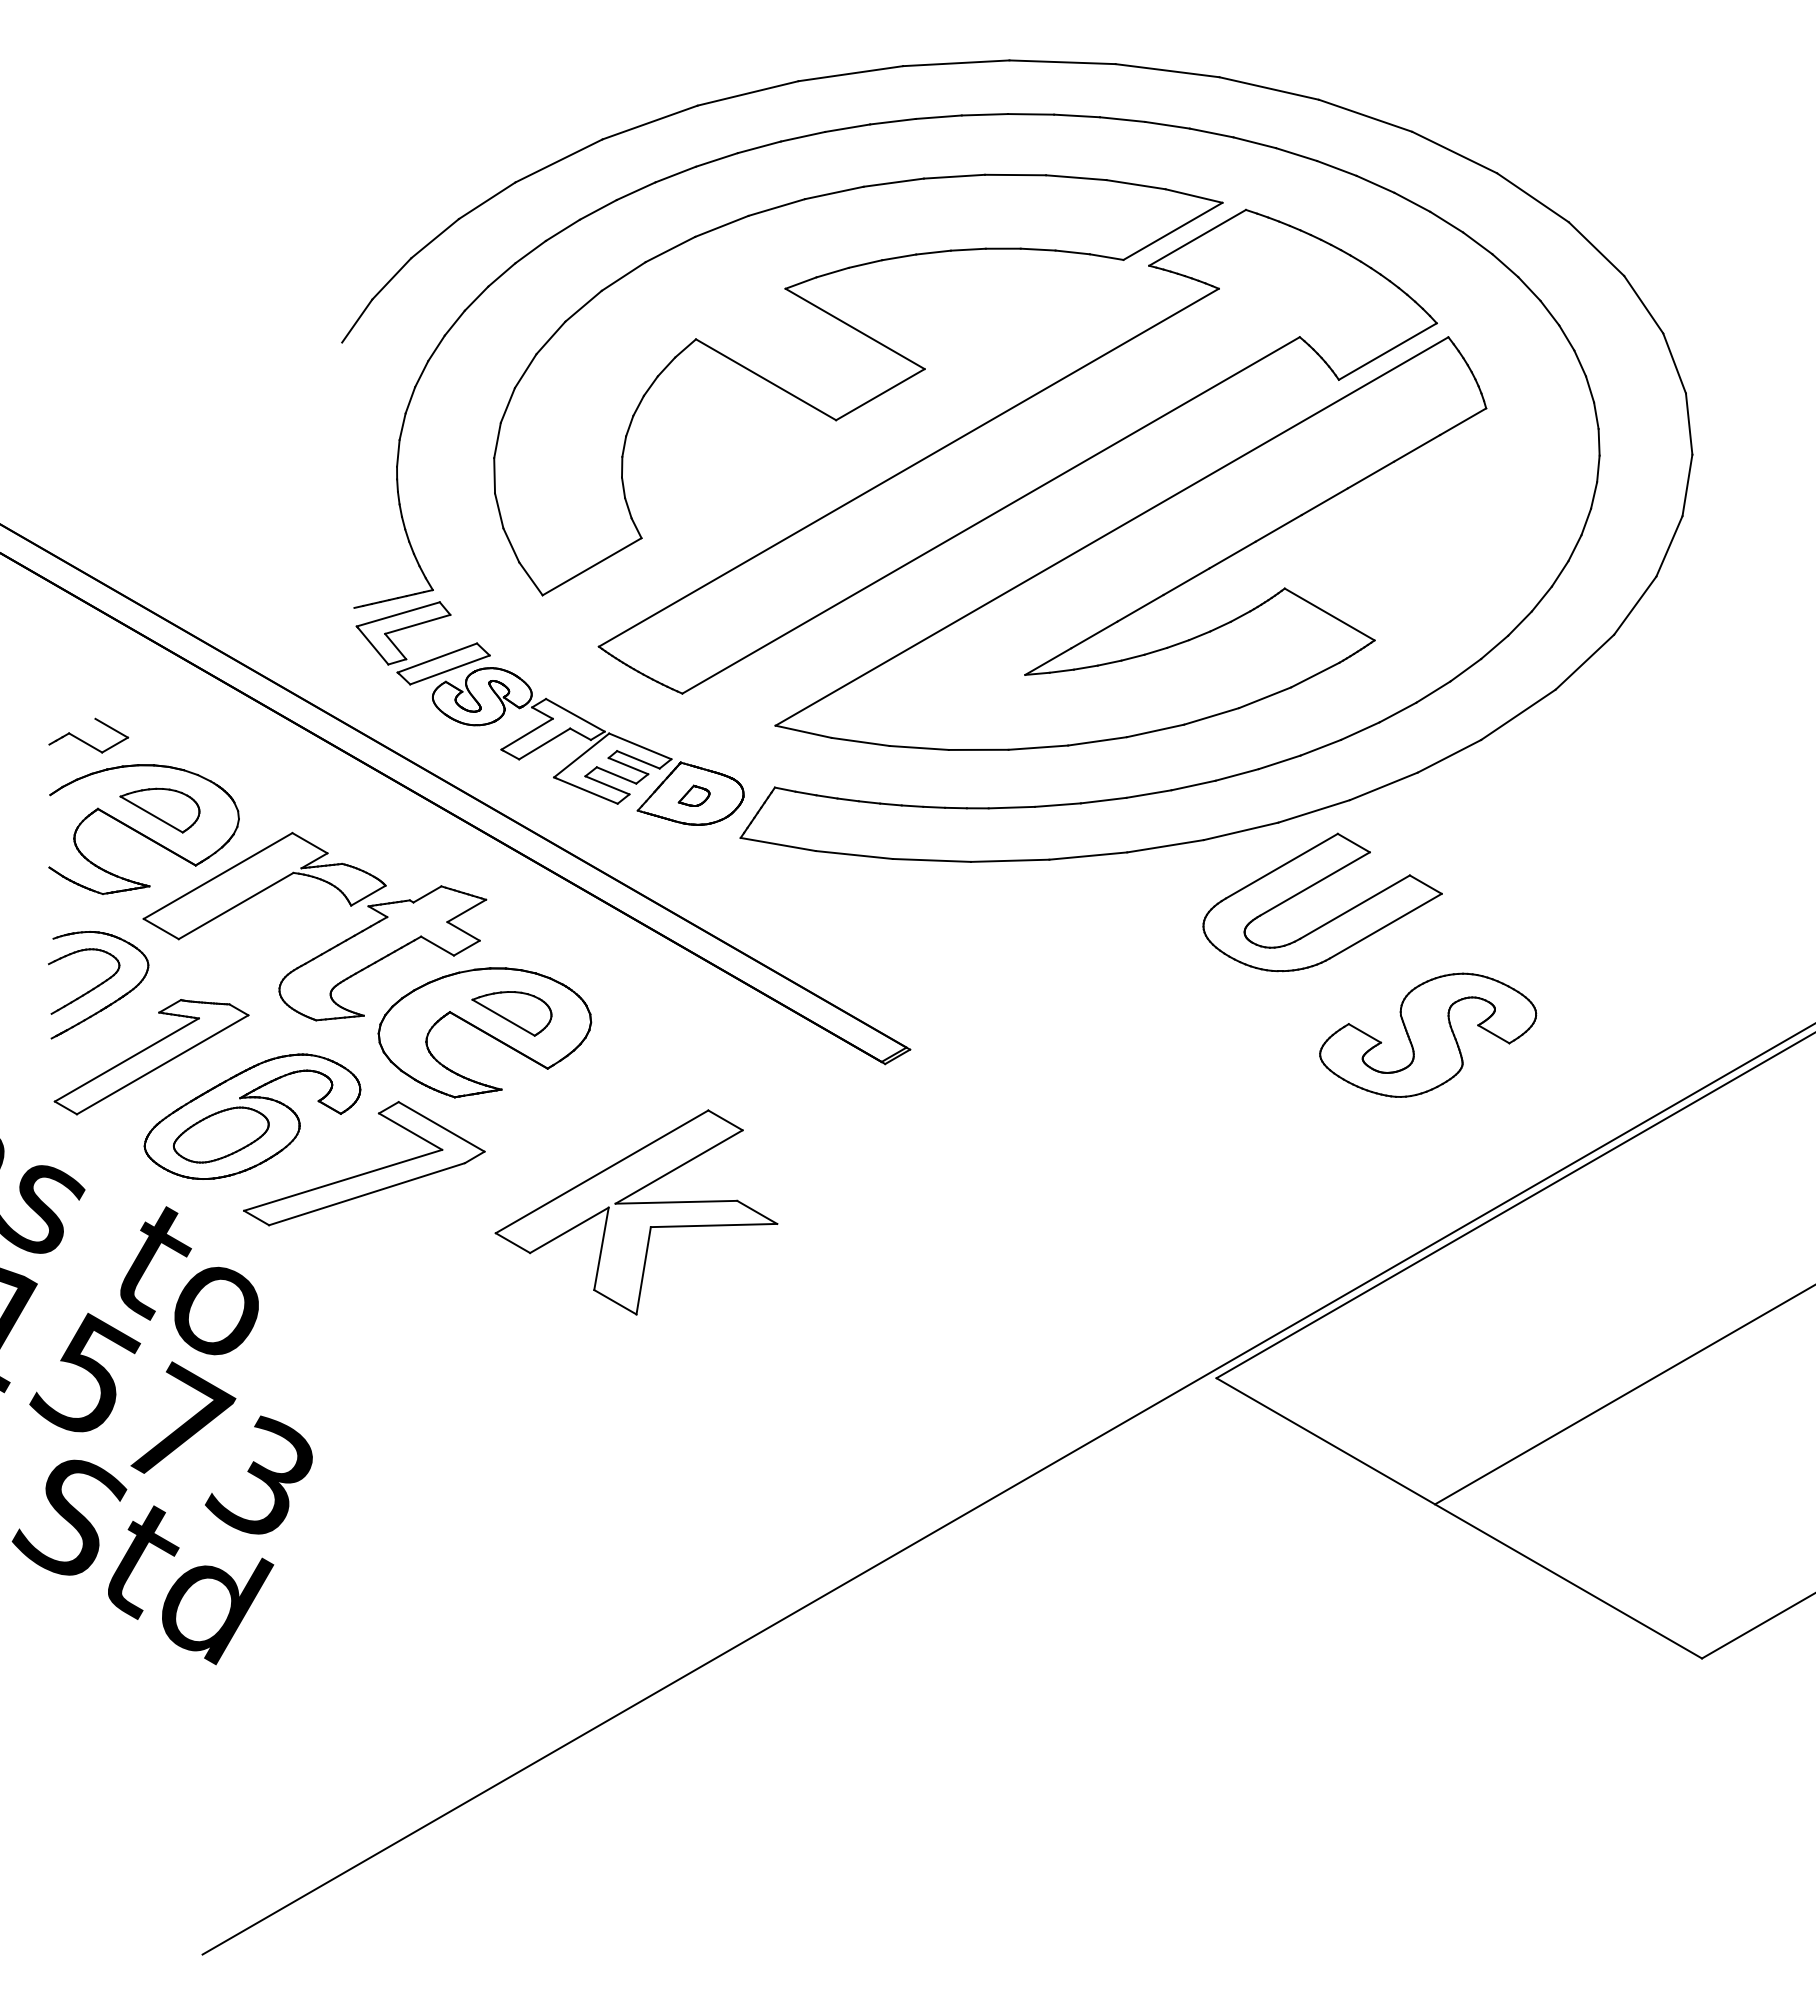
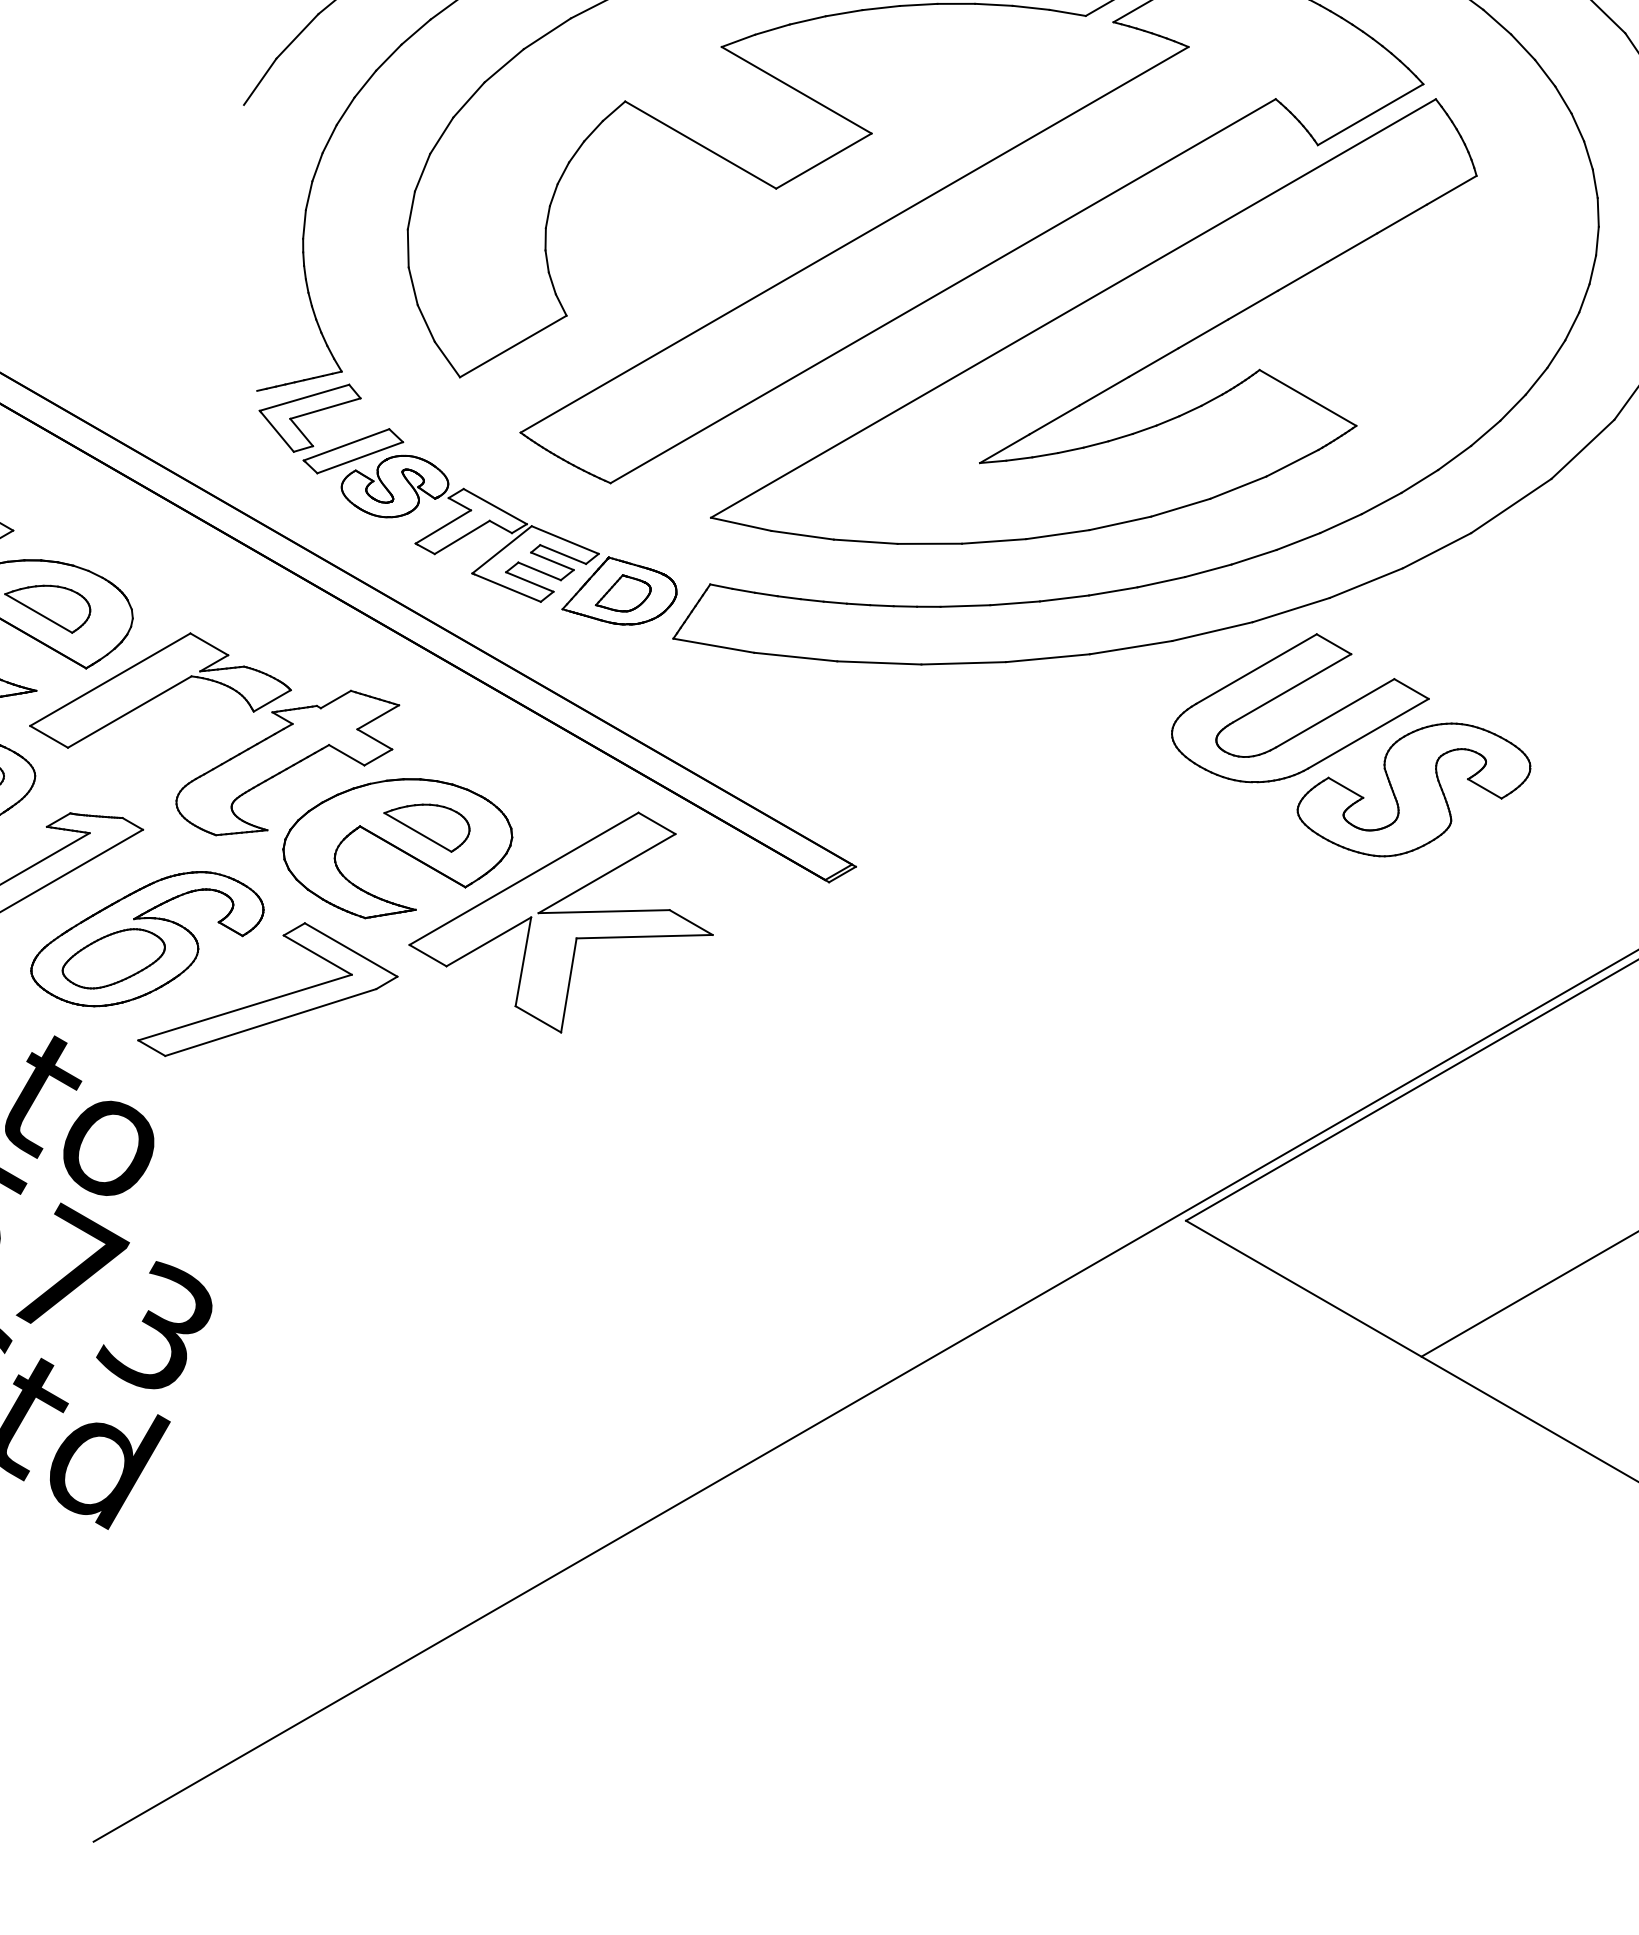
part: (693, 795) -> (622, 592), size x1.67
part: (1428, 1034) -> (1414, 789), moved
part: (636, 1212) -> (561, 922), moved

